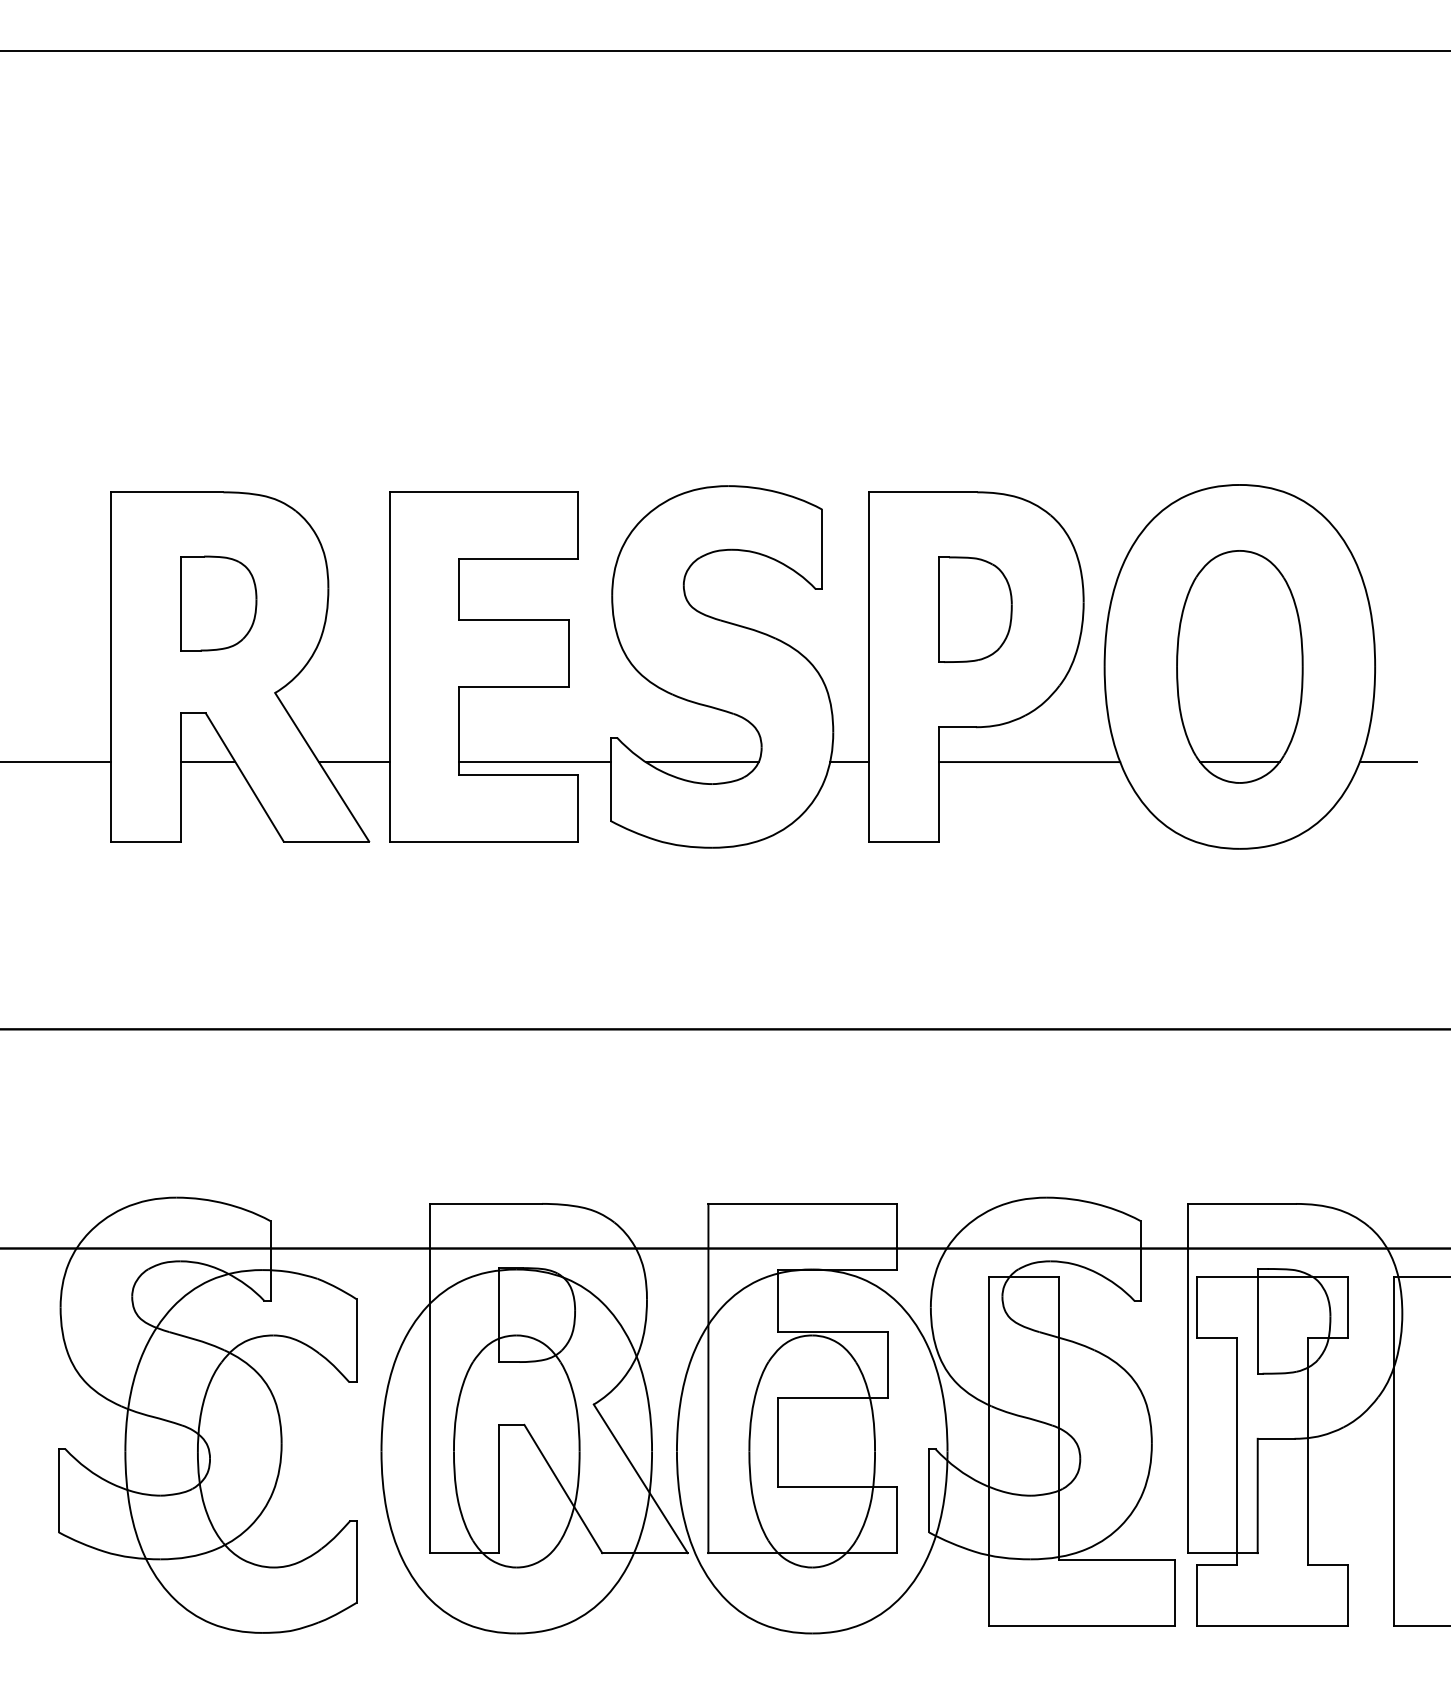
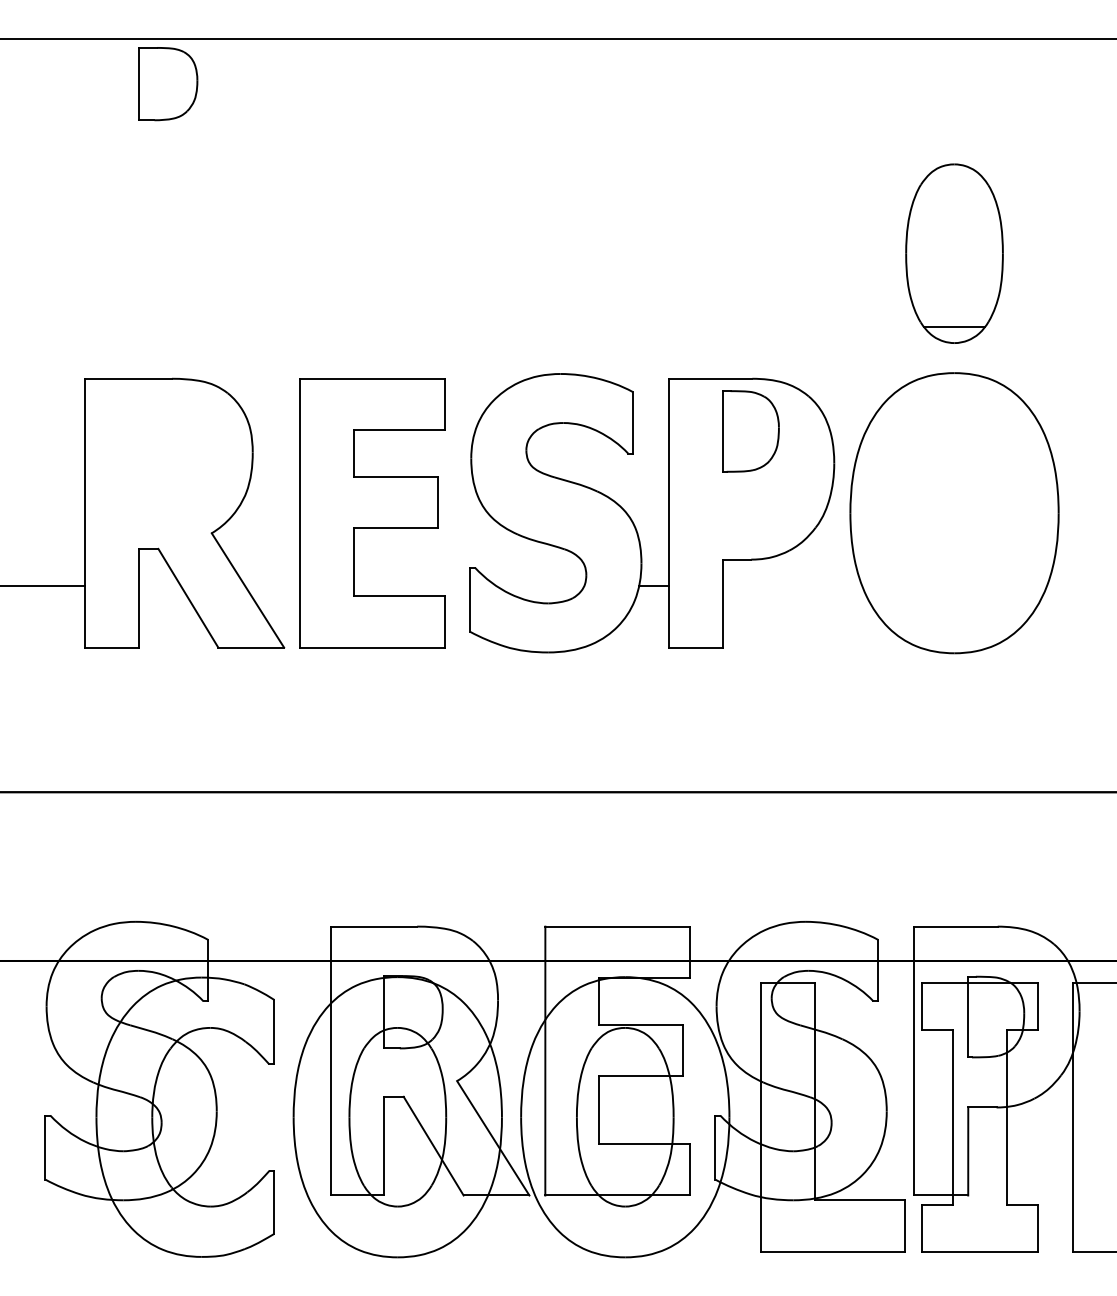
part: (218, 603) -> (168, 84), moved
part: (975, 609) -> (750, 431), moved
part: (1239, 666) -> (954, 253), moved
line: (207, 762) -> (159, 586), removed
line: (353, 762) -> (272, 586), removed
line: (534, 762) -> (411, 586), removed
line: (701, 762) -> (540, 586), removed
line: (1029, 762) -> (792, 586), removed
line: (1387, 762) -> (1068, 586), removed

